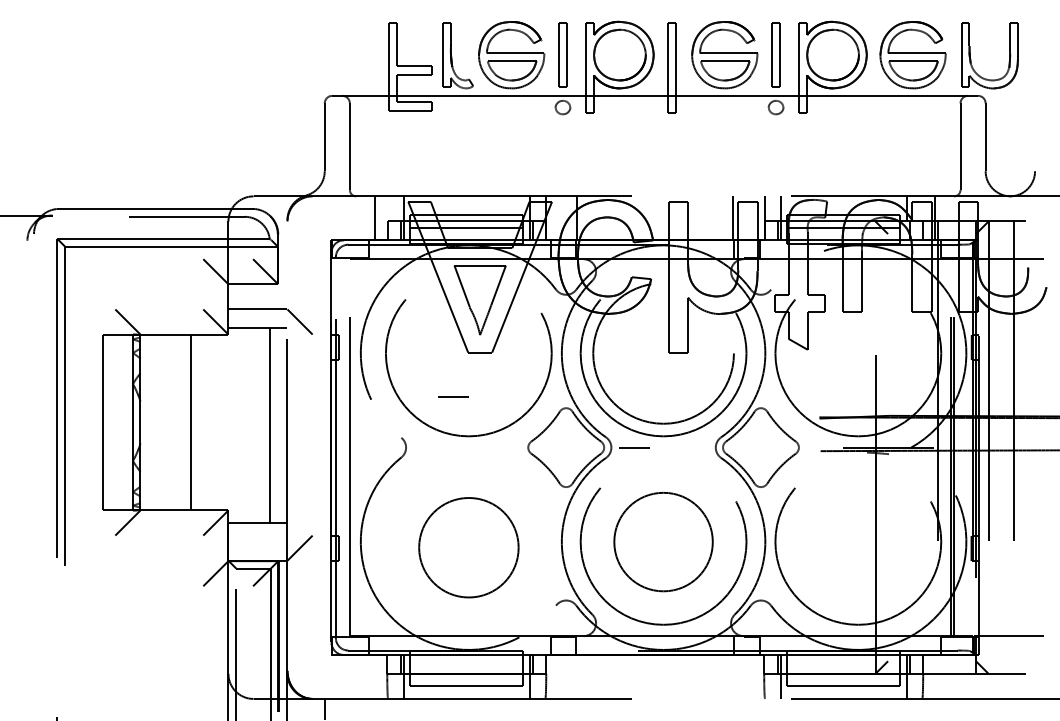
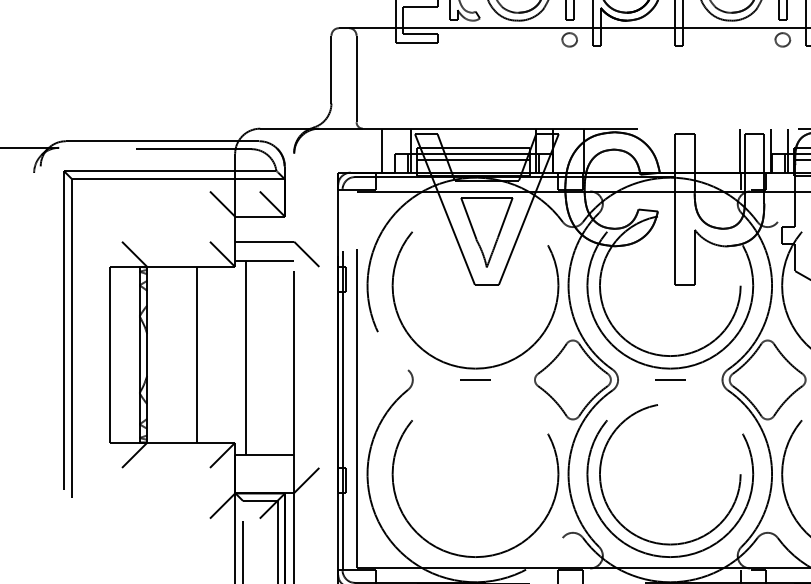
line: (453, 396) -> (475, 379), moved
line: (270, 425) -> (246, 357), moved
line: (634, 447) -> (670, 379), moved
circle: (663, 542) -> (670, 474), size x1.43
circle: (468, 556) -> (475, 488), size x1.67

